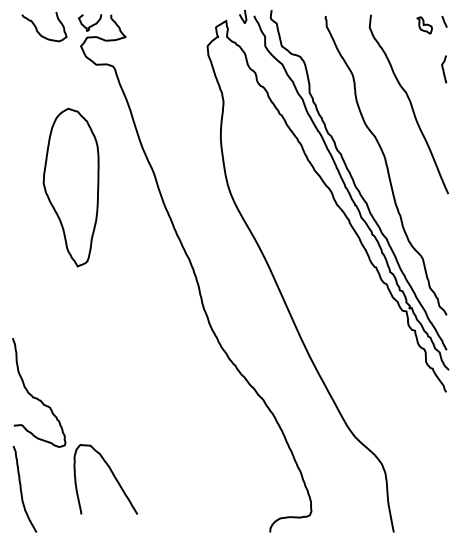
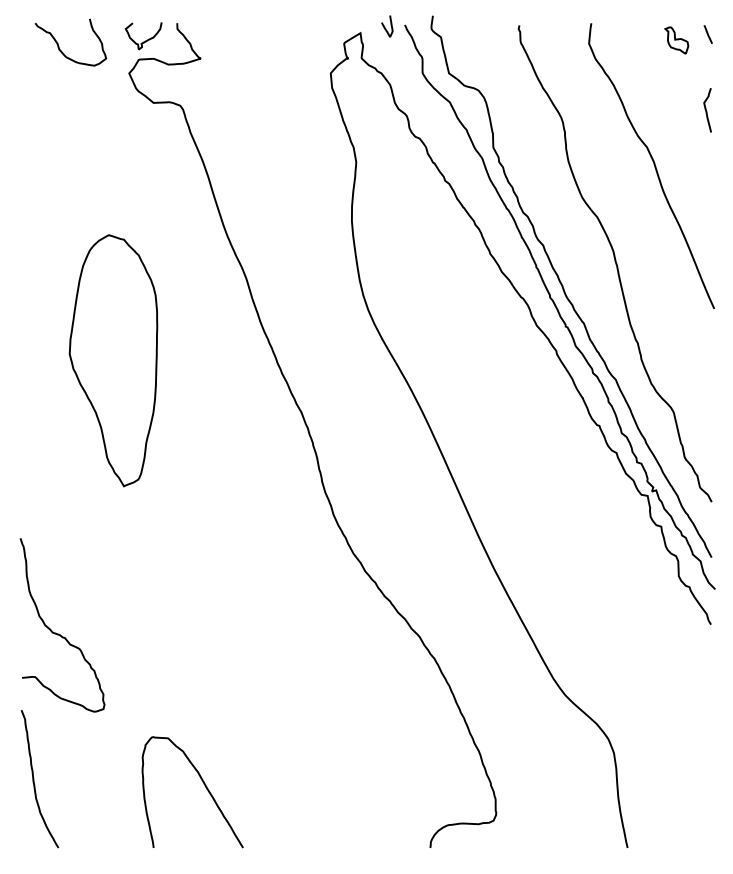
part: (70, 187) -> (112, 360), moved
curve: (111, 473) -> (201, 782), moved

